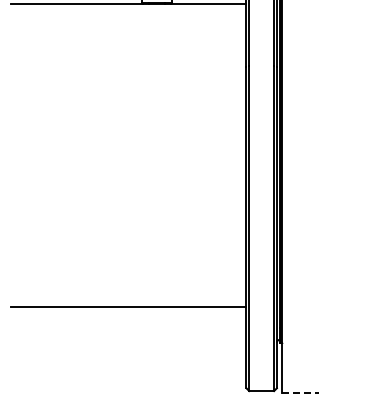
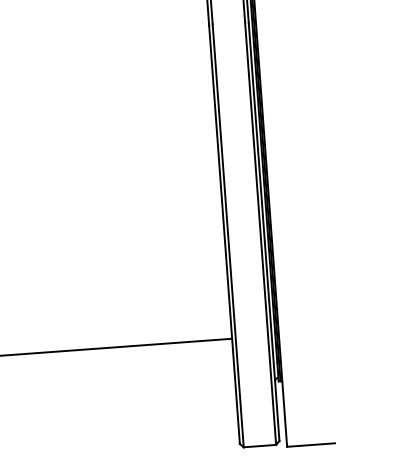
line: (301, 393) -> (311, 445), dashed -> solid

